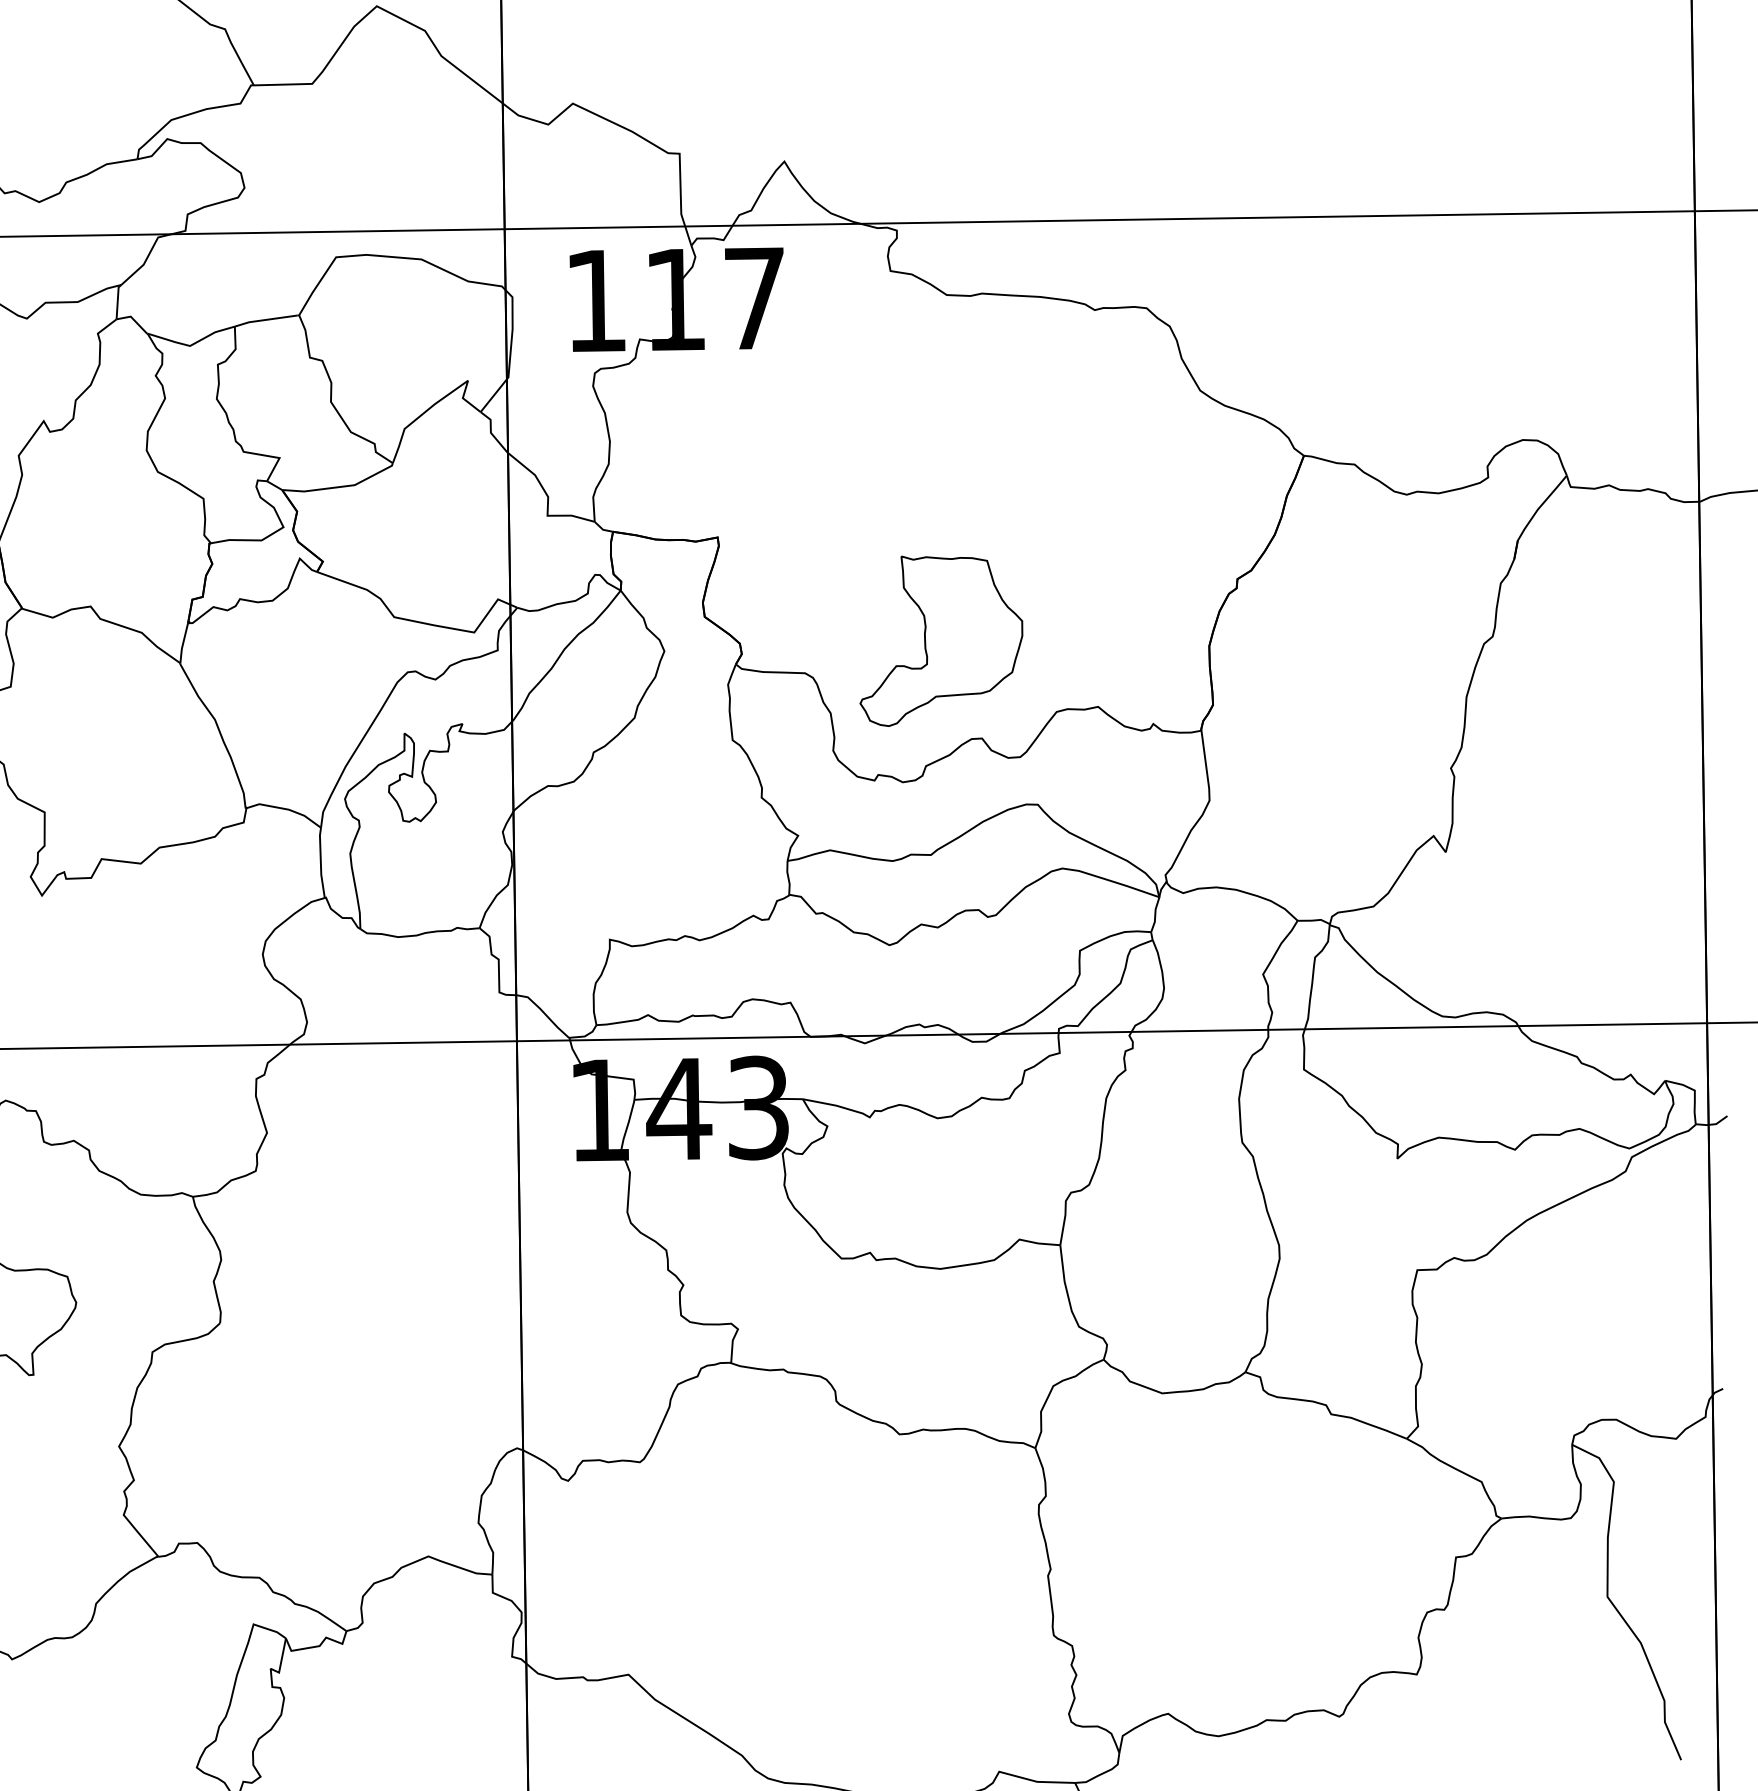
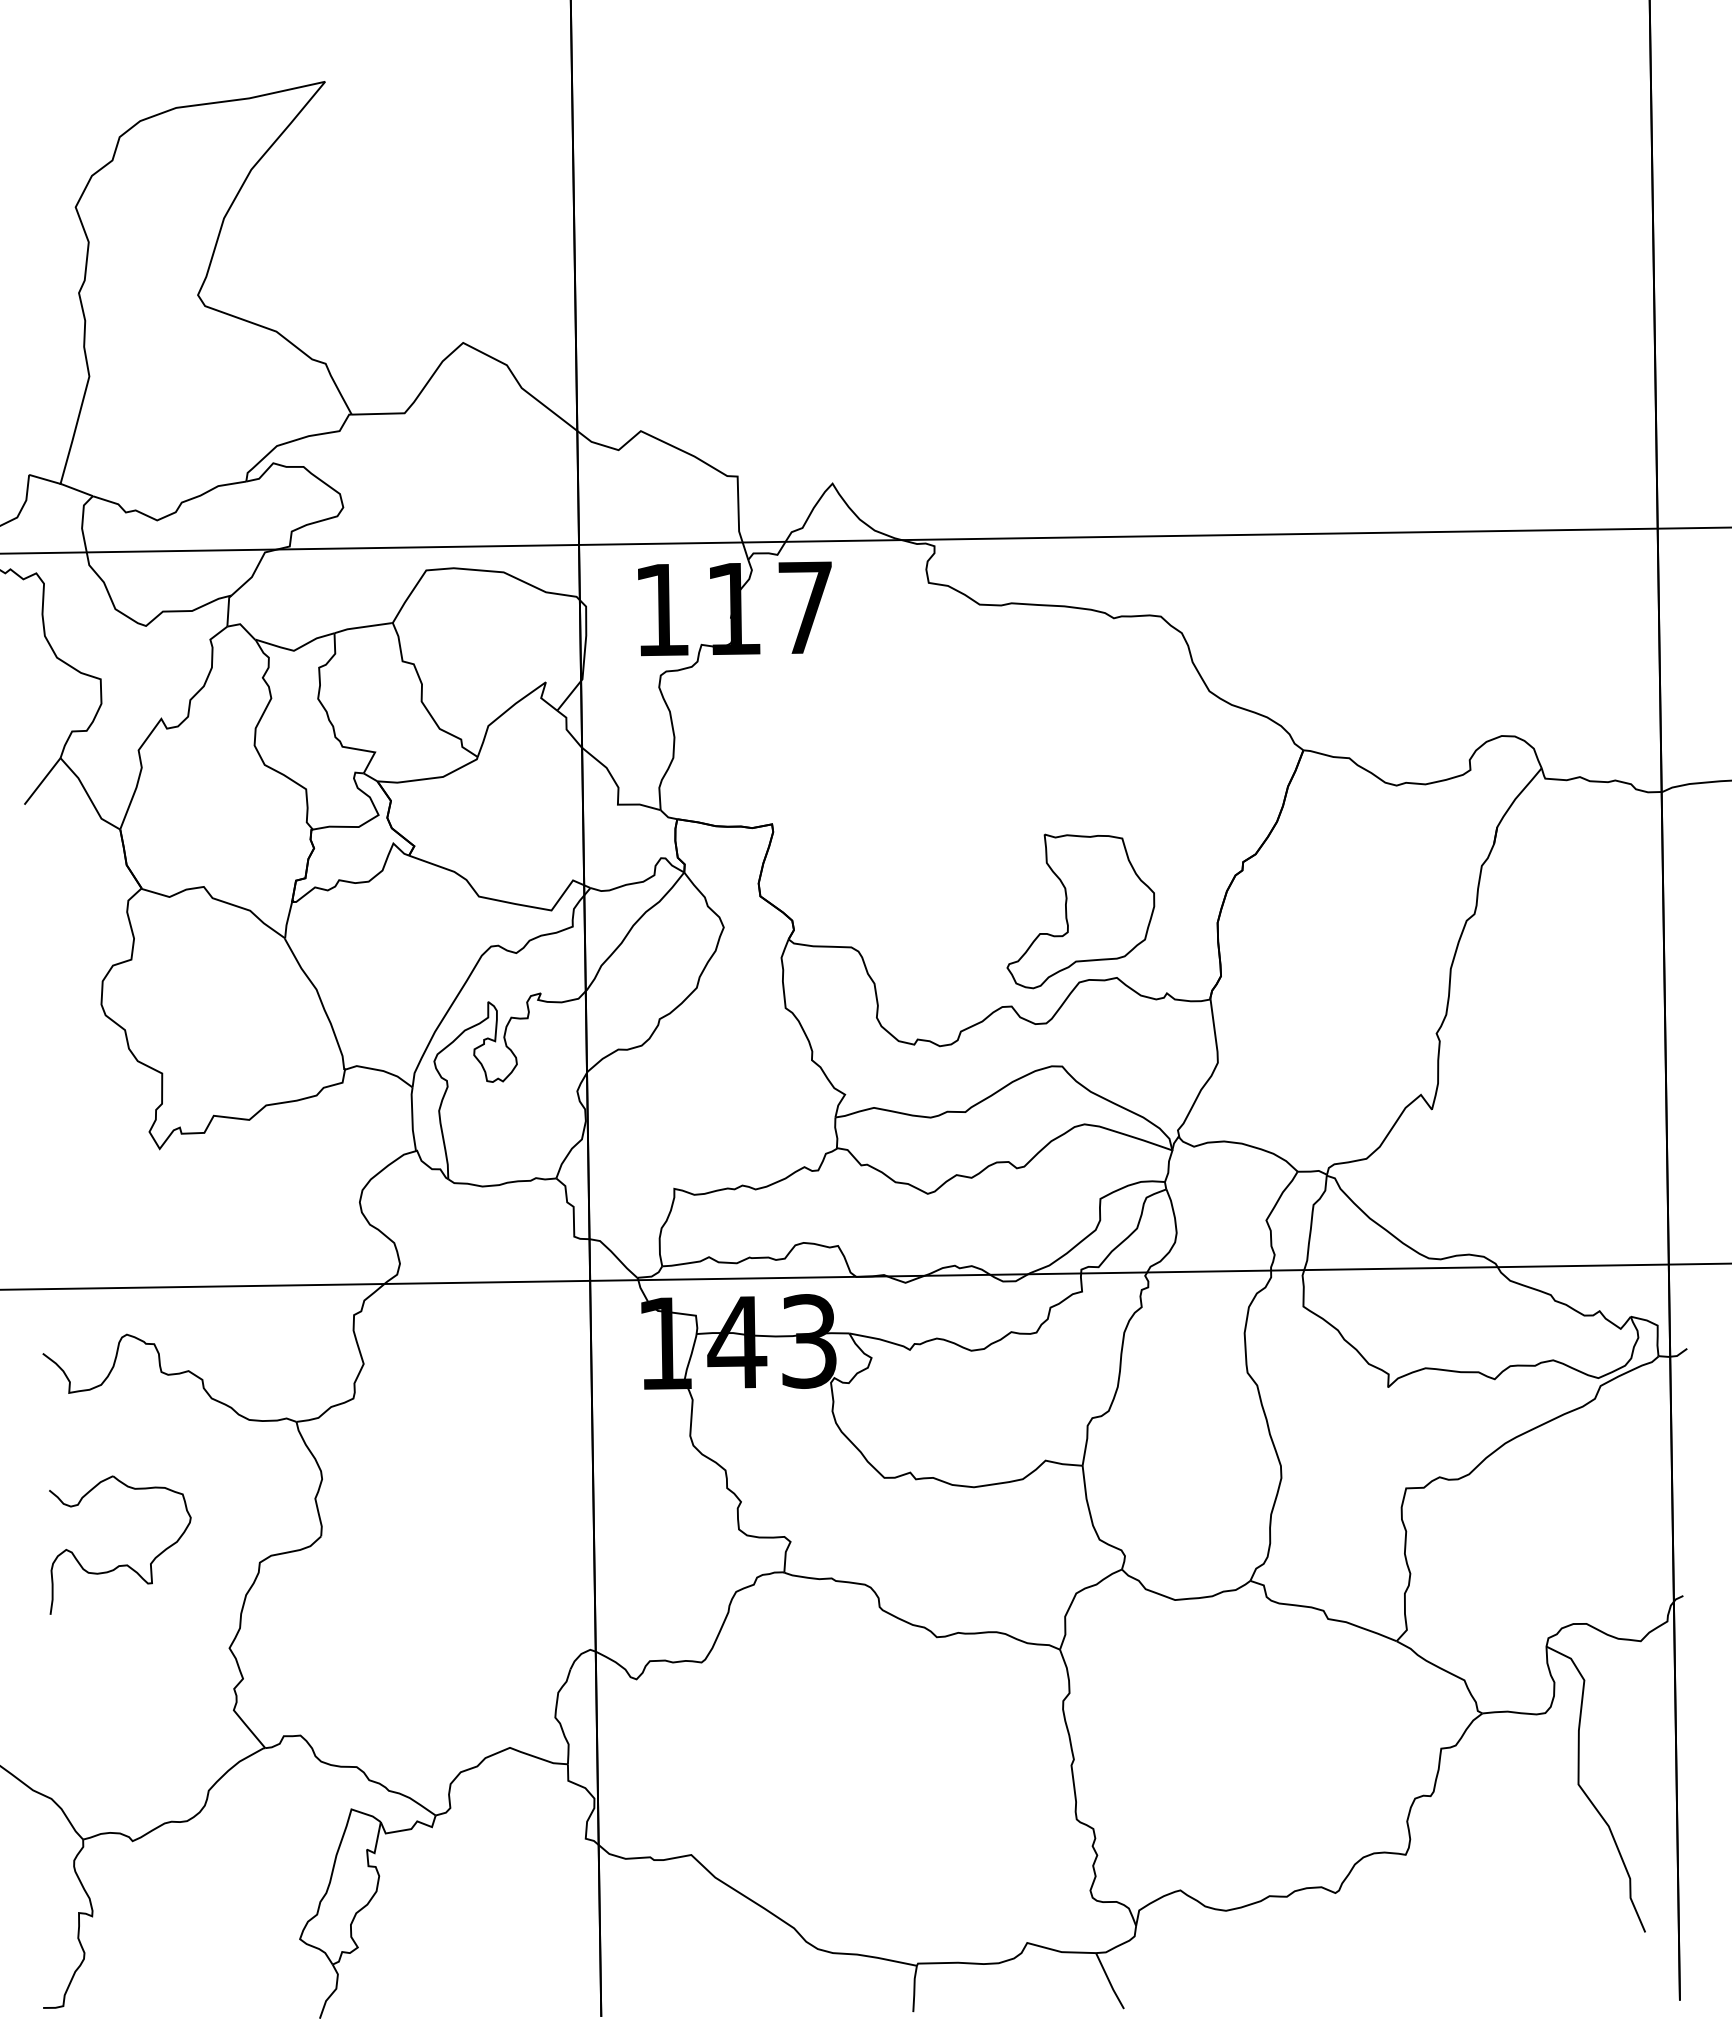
part: (941, 641) -> (1080, 911), moved

